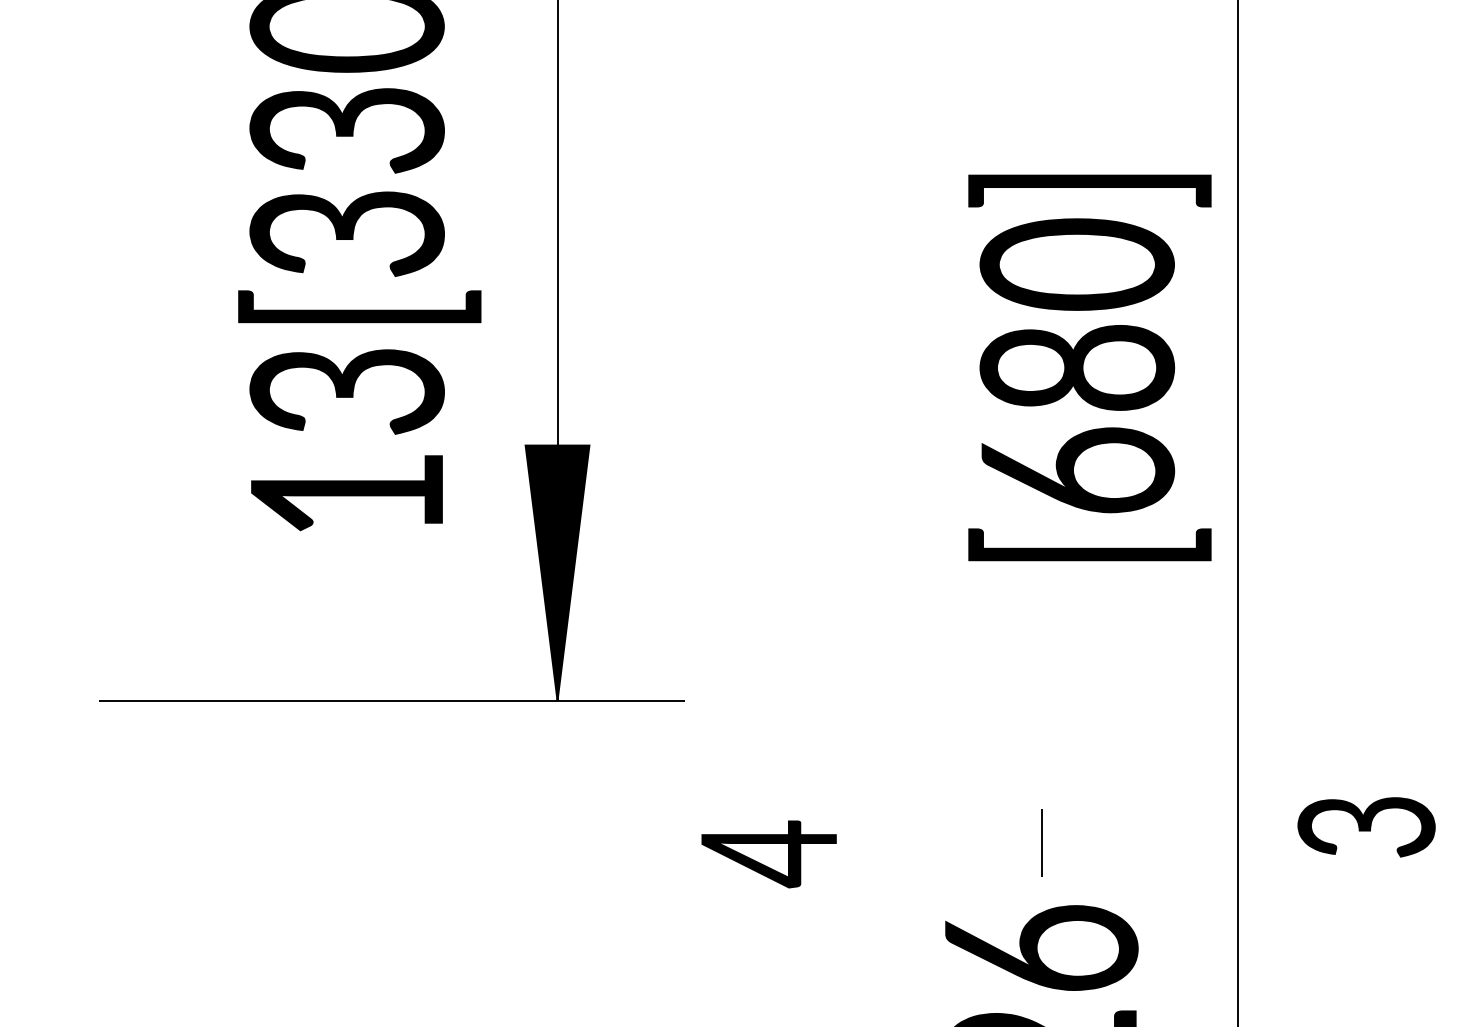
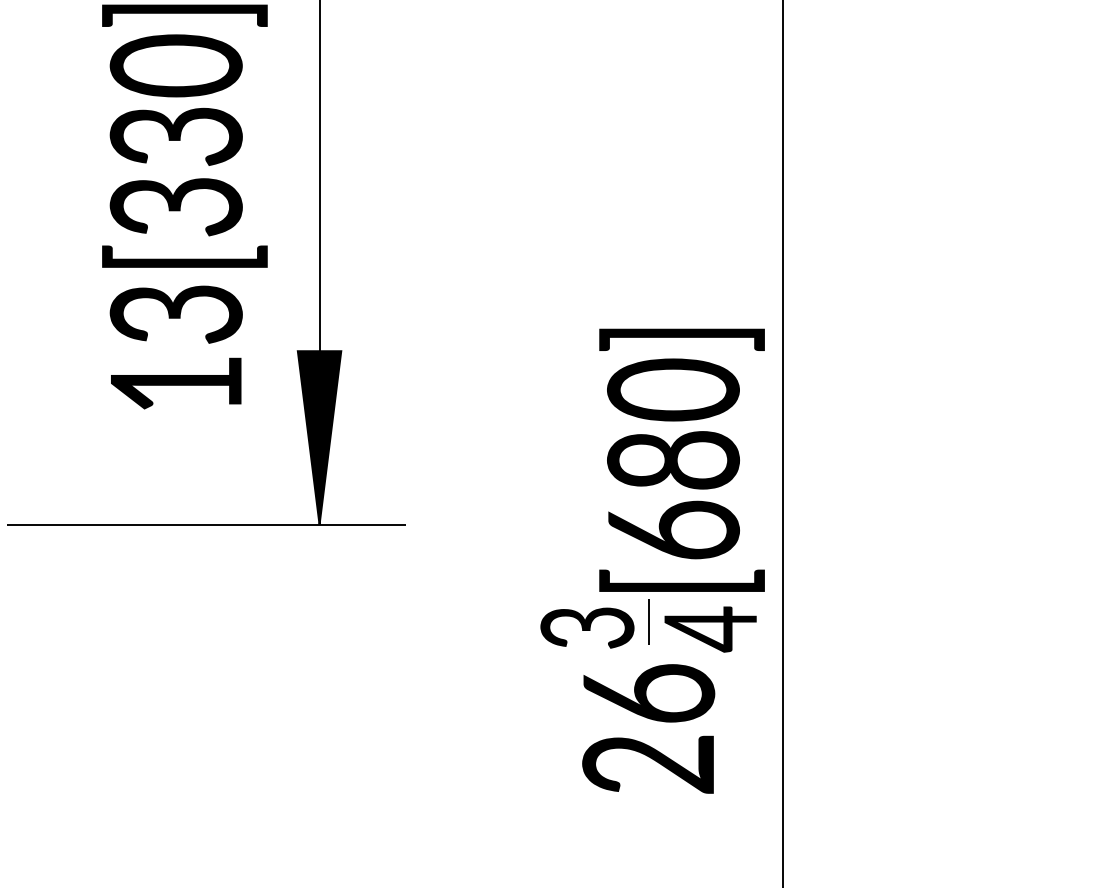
text: (1089, 366) -> (681, 459), moved
text: (1366, 826) -> (587, 627), moved
text: (768, 854) -> (710, 629), moved

